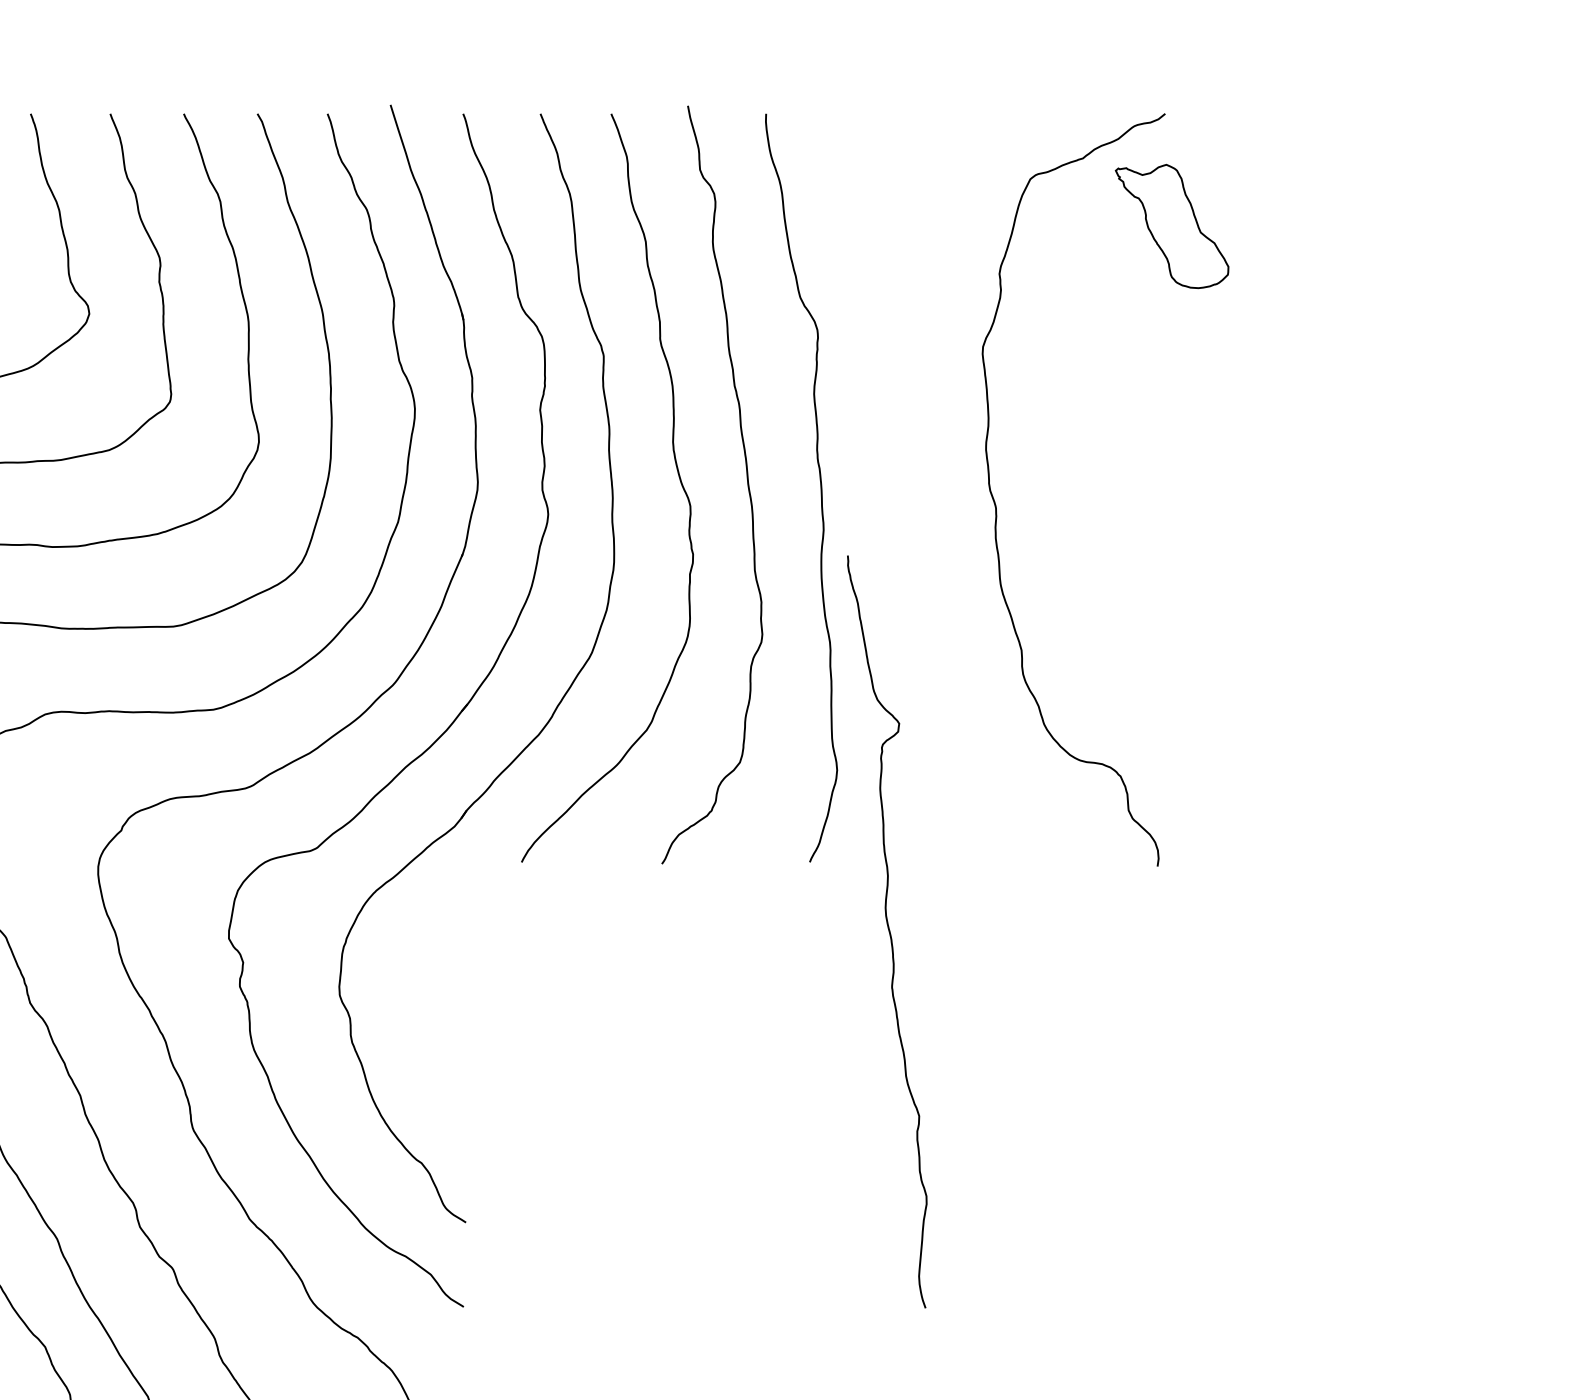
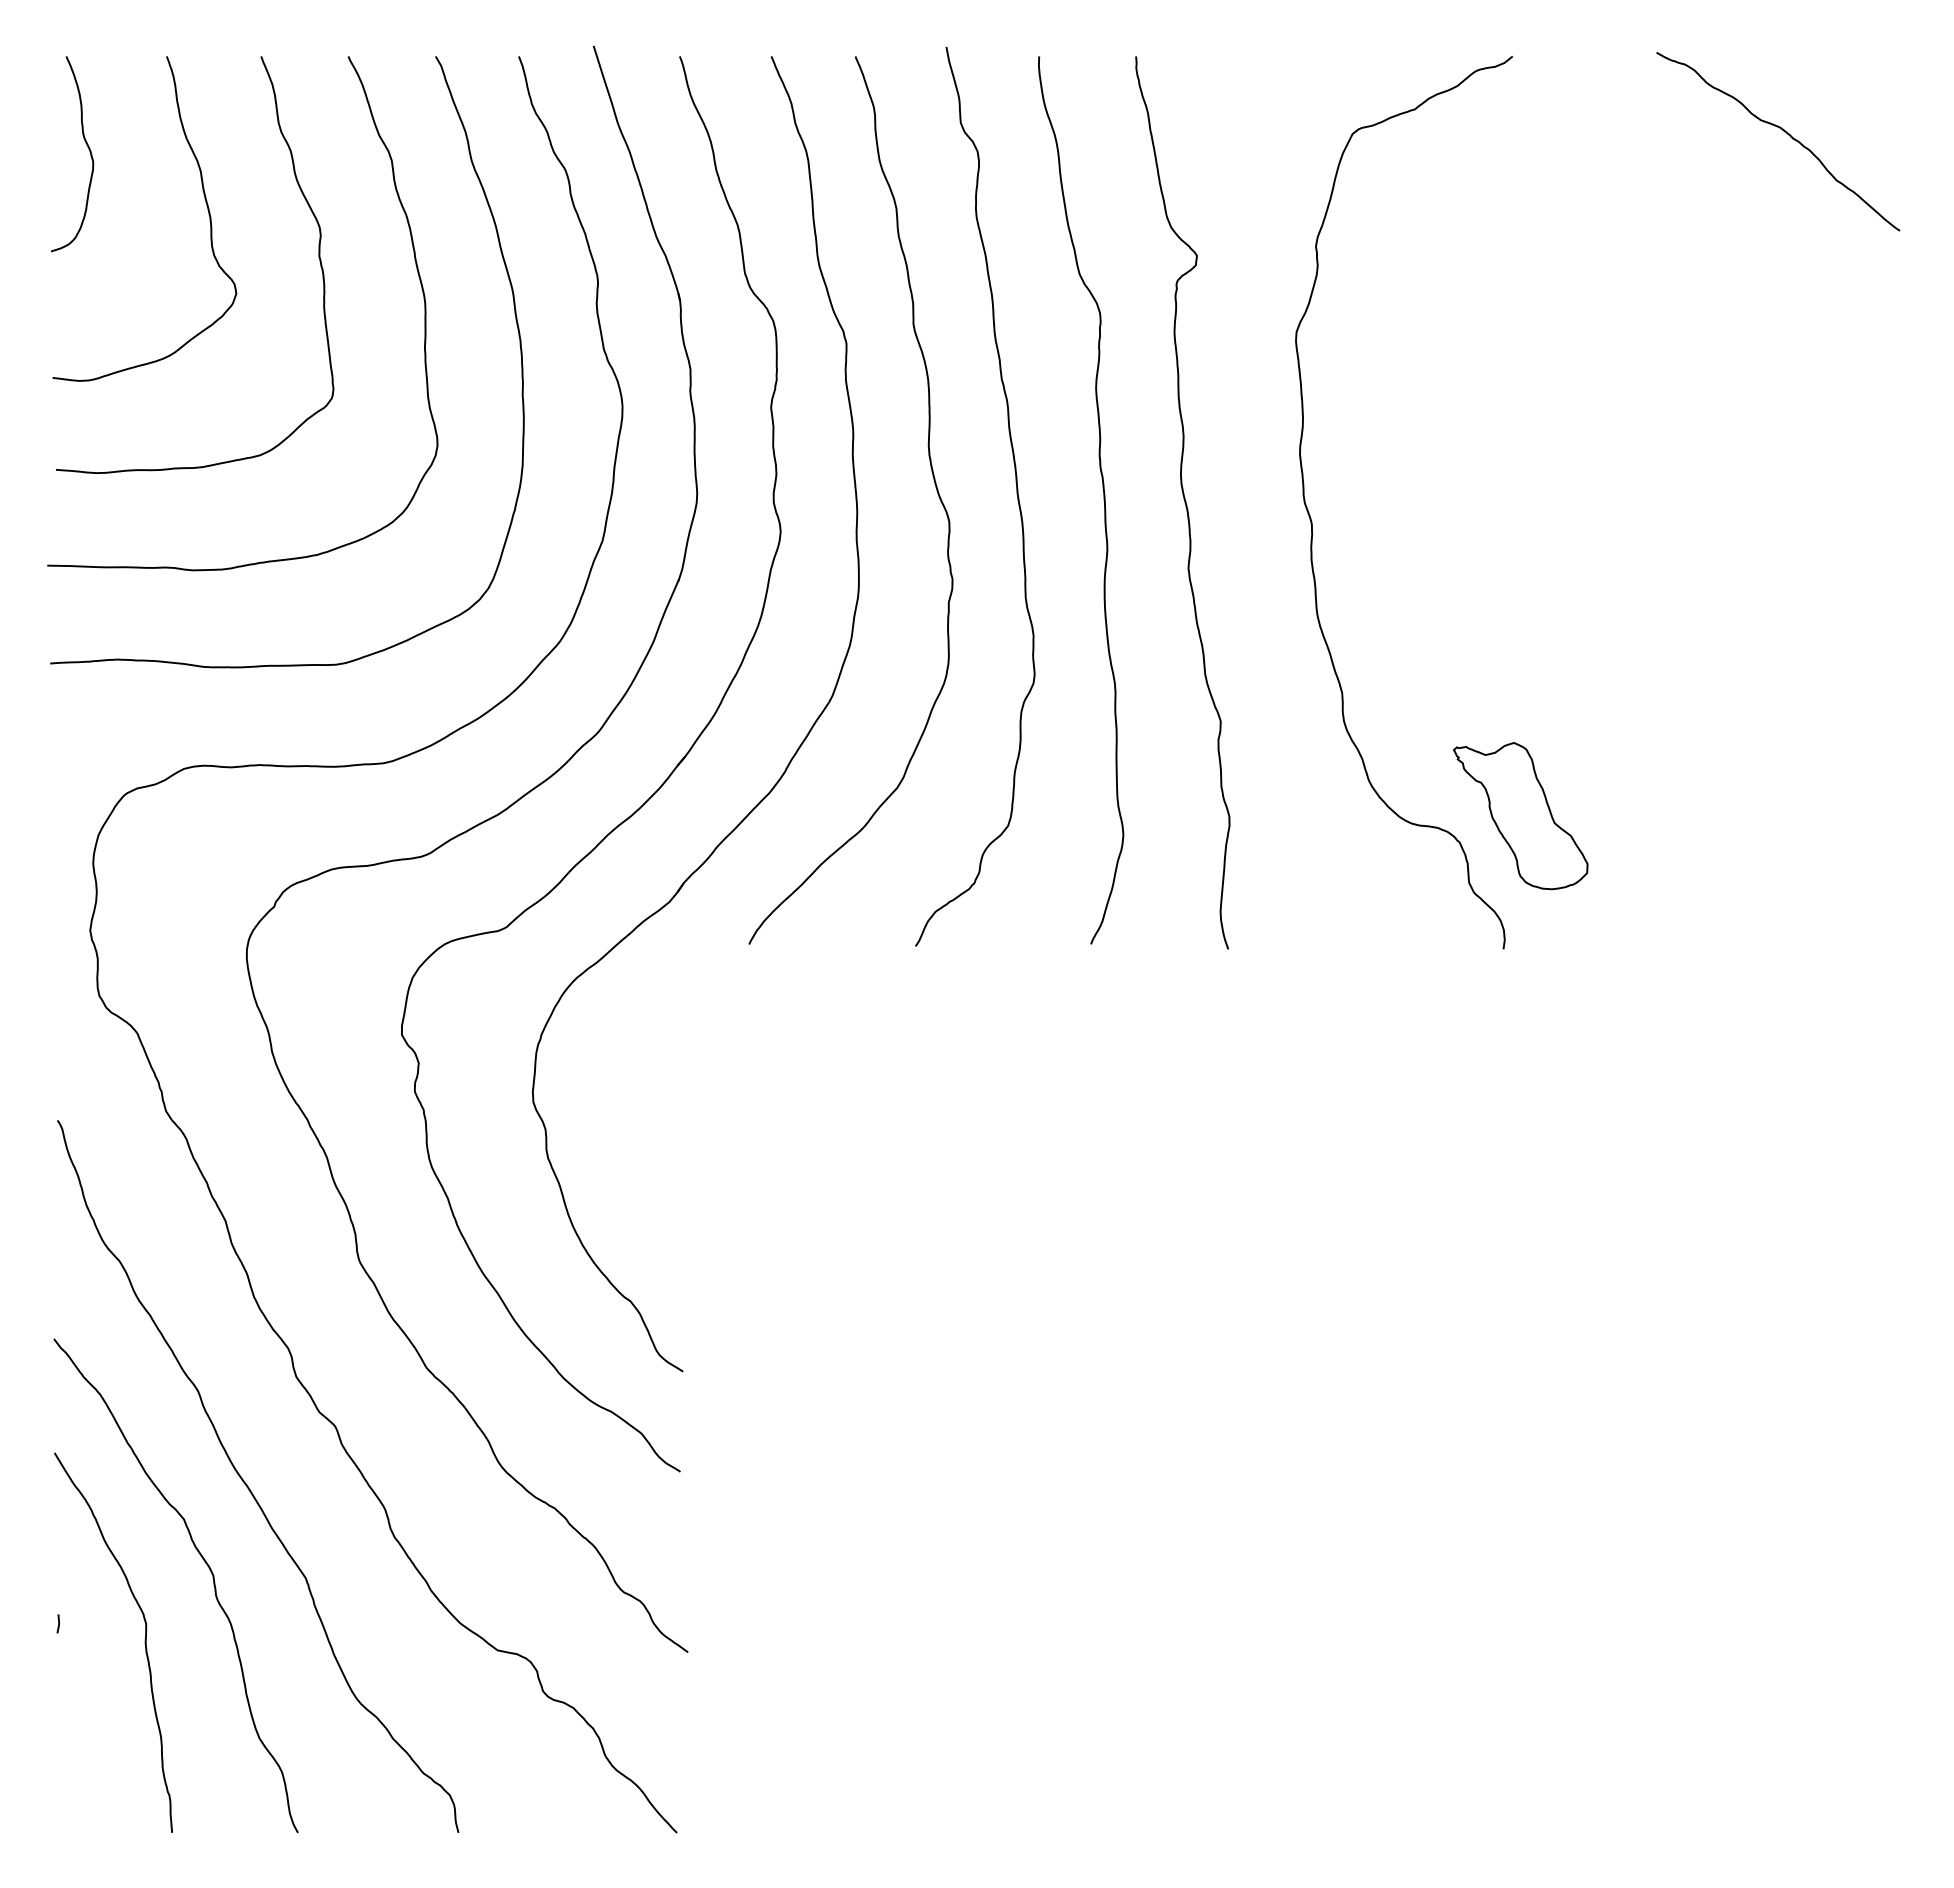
curve: (1394, 177) -> (1784, 132), added
part: (1171, 226) -> (1520, 816), moved
curve: (888, 931) -> (1184, 502), moved

